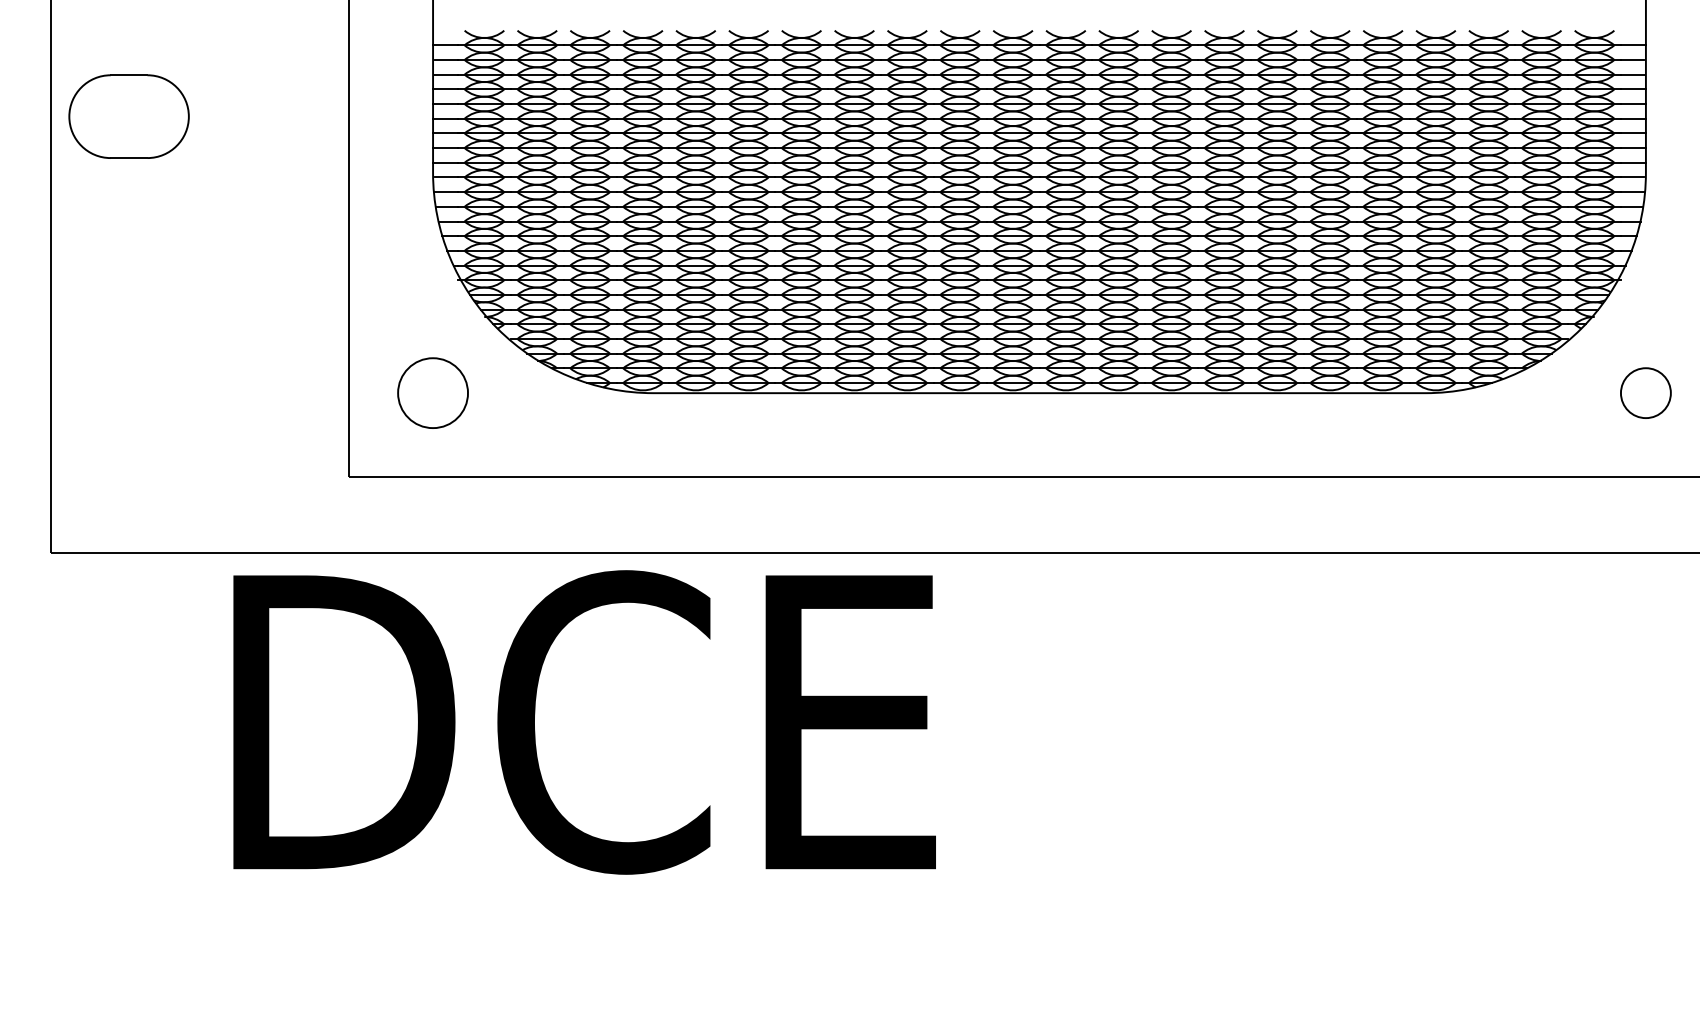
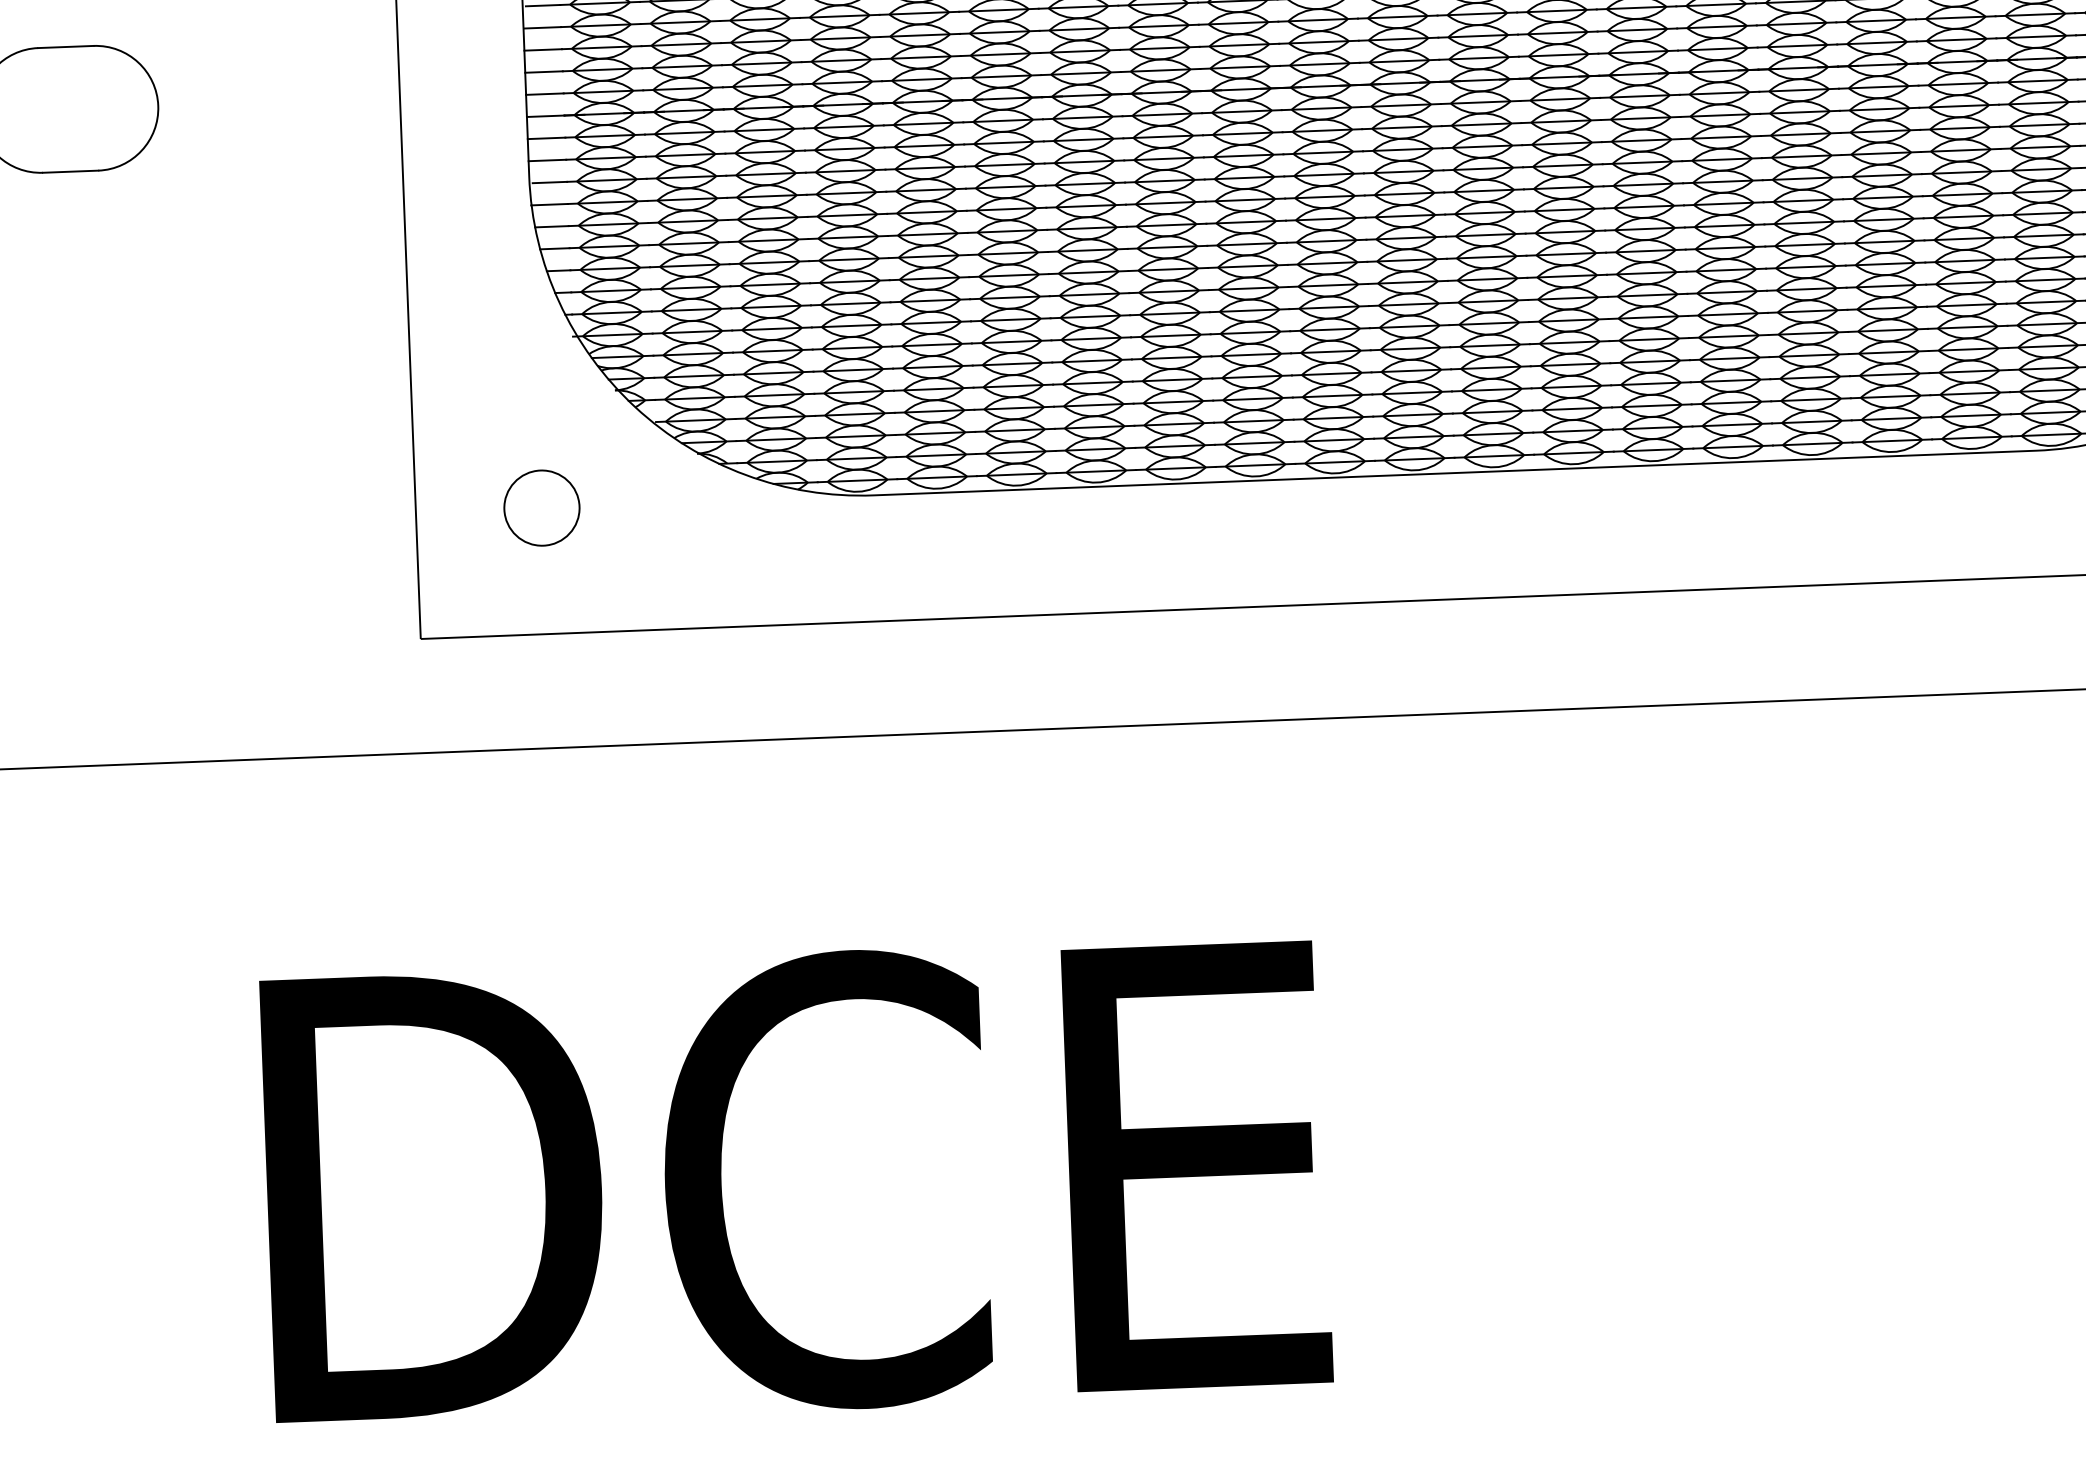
circle: (433, 393) -> (542, 508), size x0.71
text: (584, 722) -> (796, 1181), moved

